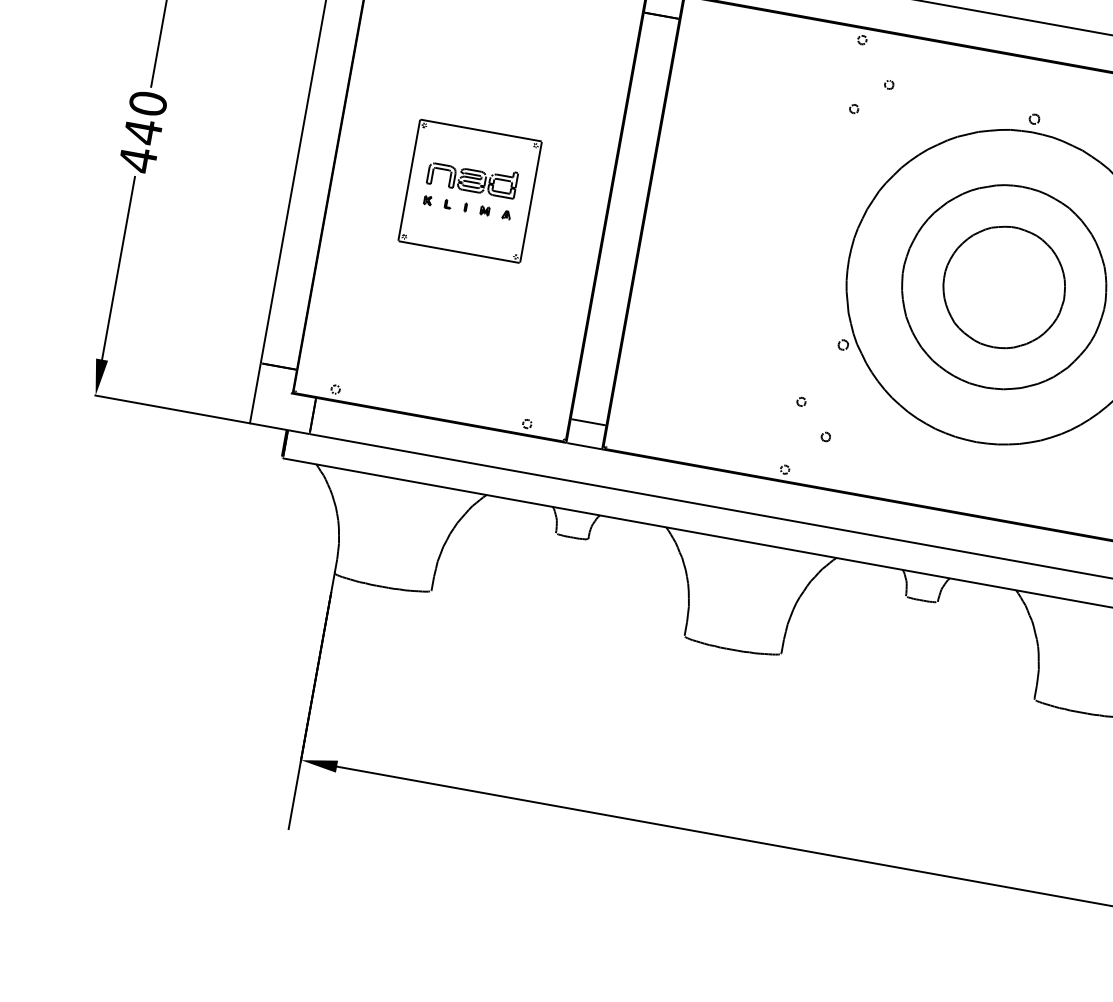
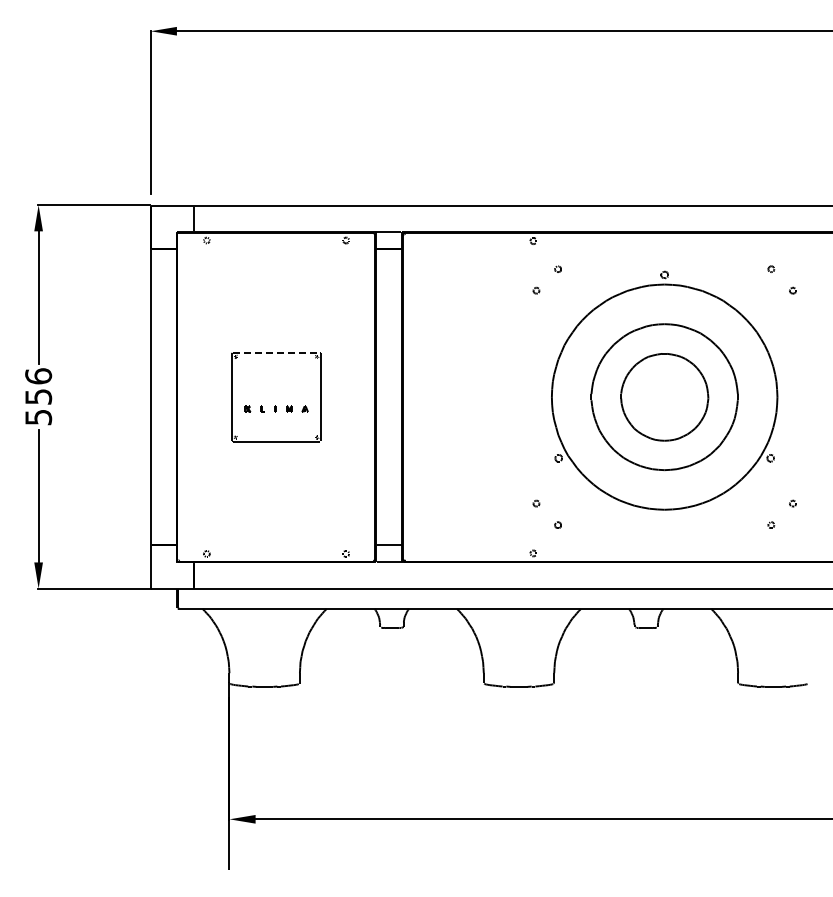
line: (481, 131) -> (276, 353), solid -> dashed
text: (142, 132) -> (38, 397), 440 -> 556
part: (472, 177) -> (276, 387), removed

